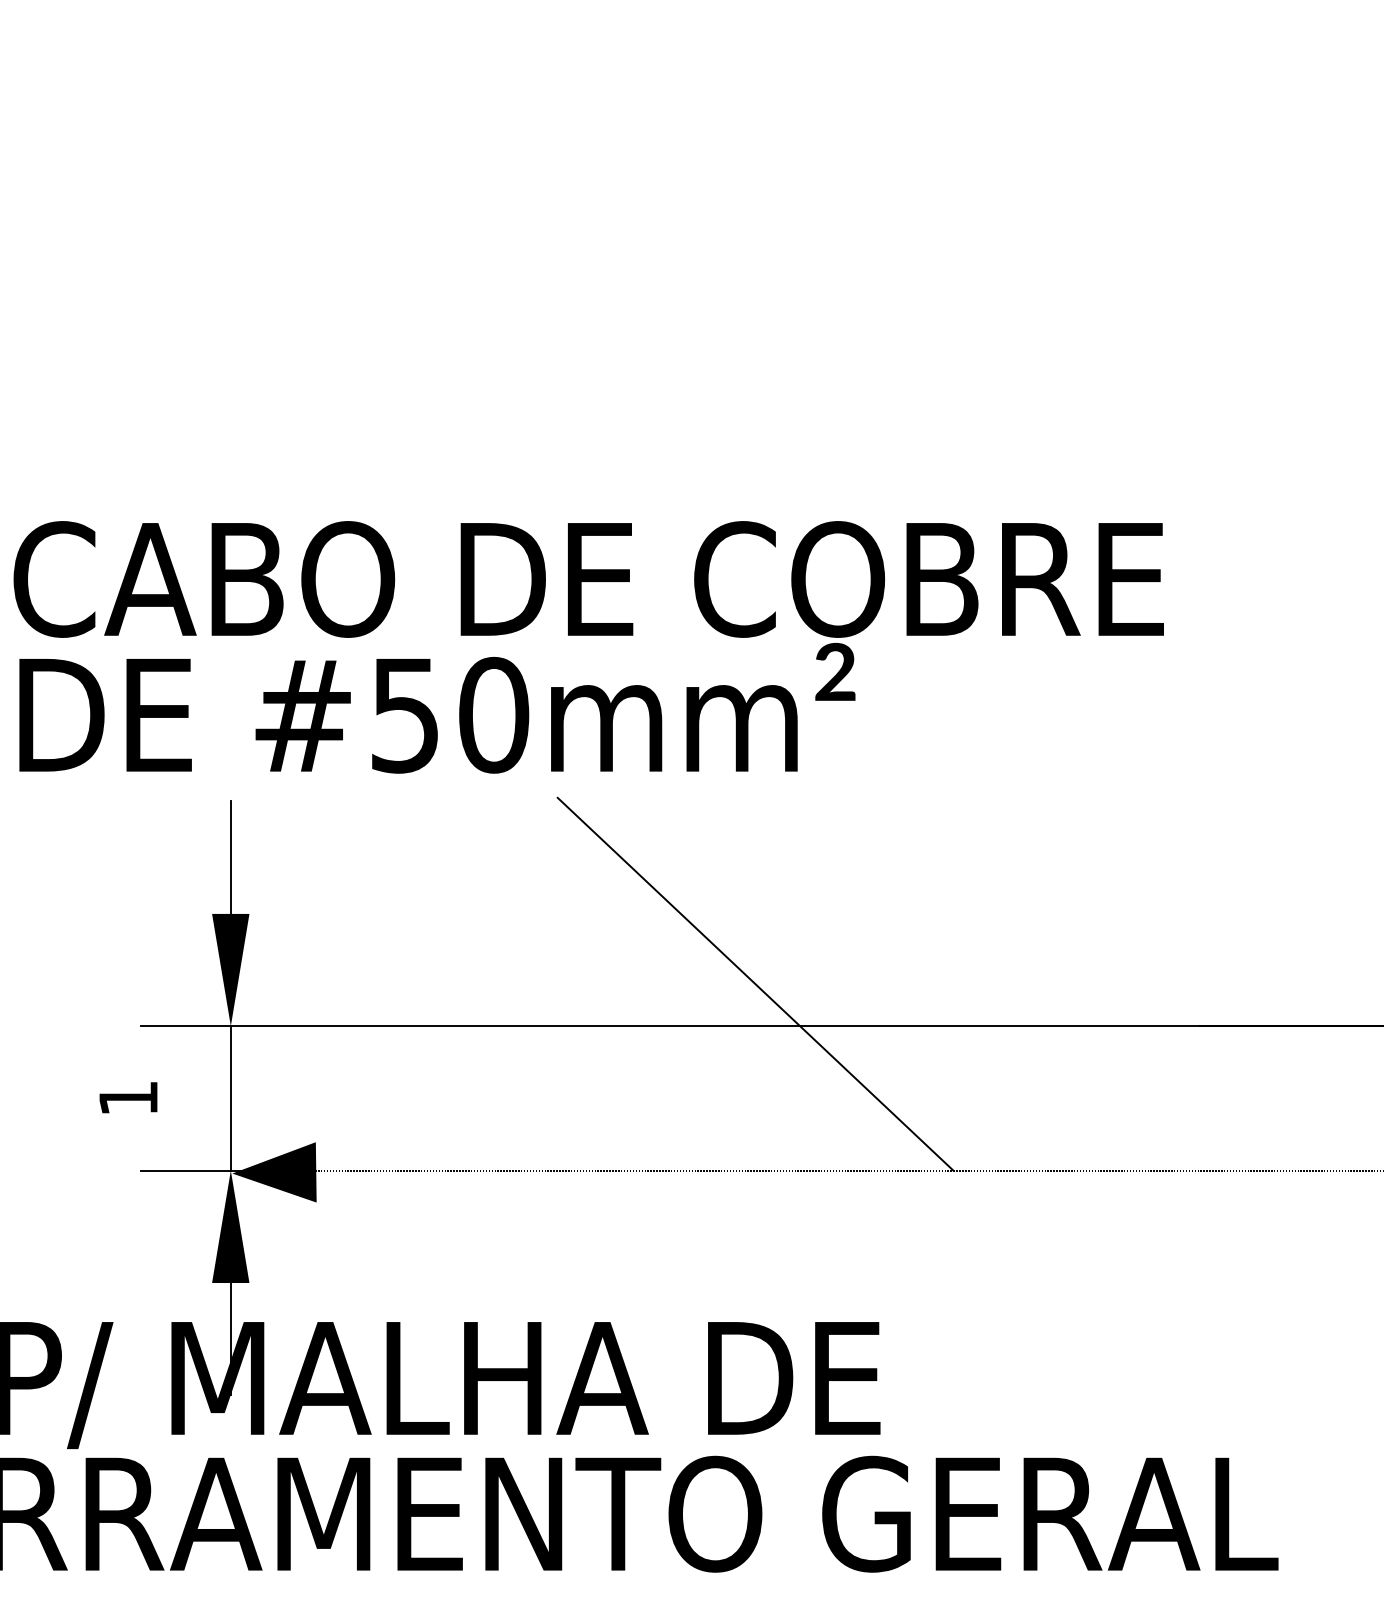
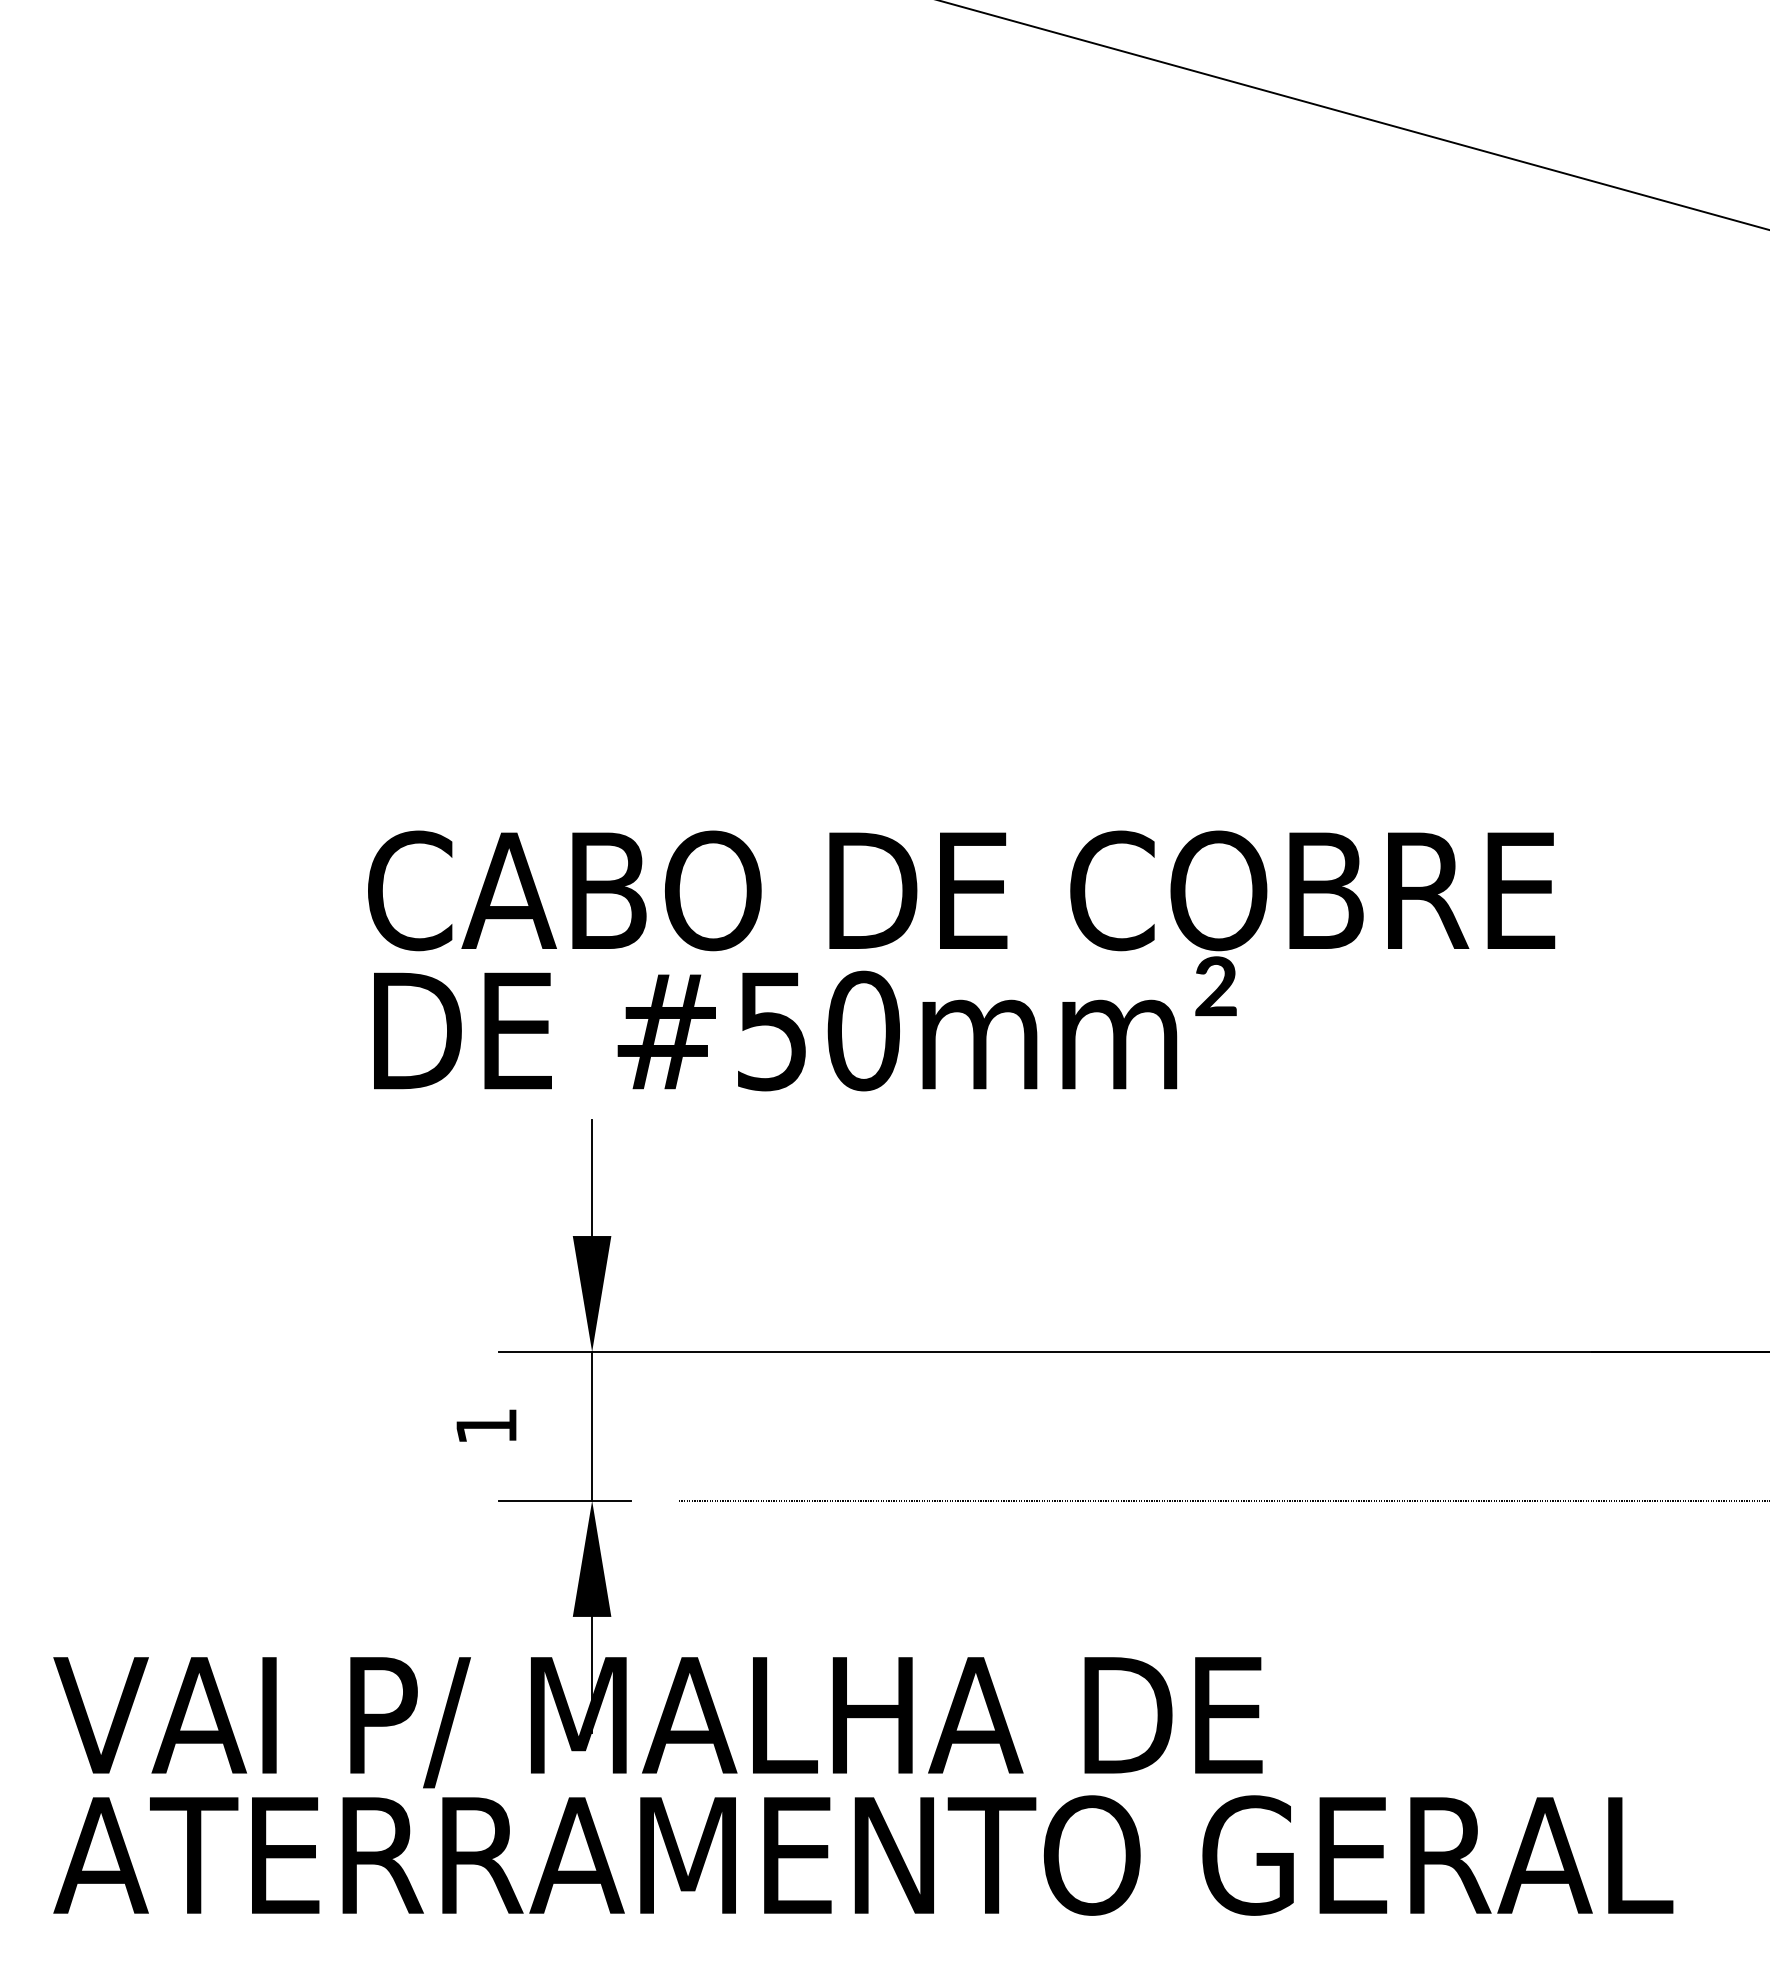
line: (755, 984) -> (1133, 1308), removed
fill: (273, 1172) -> (636, 1502), removed

